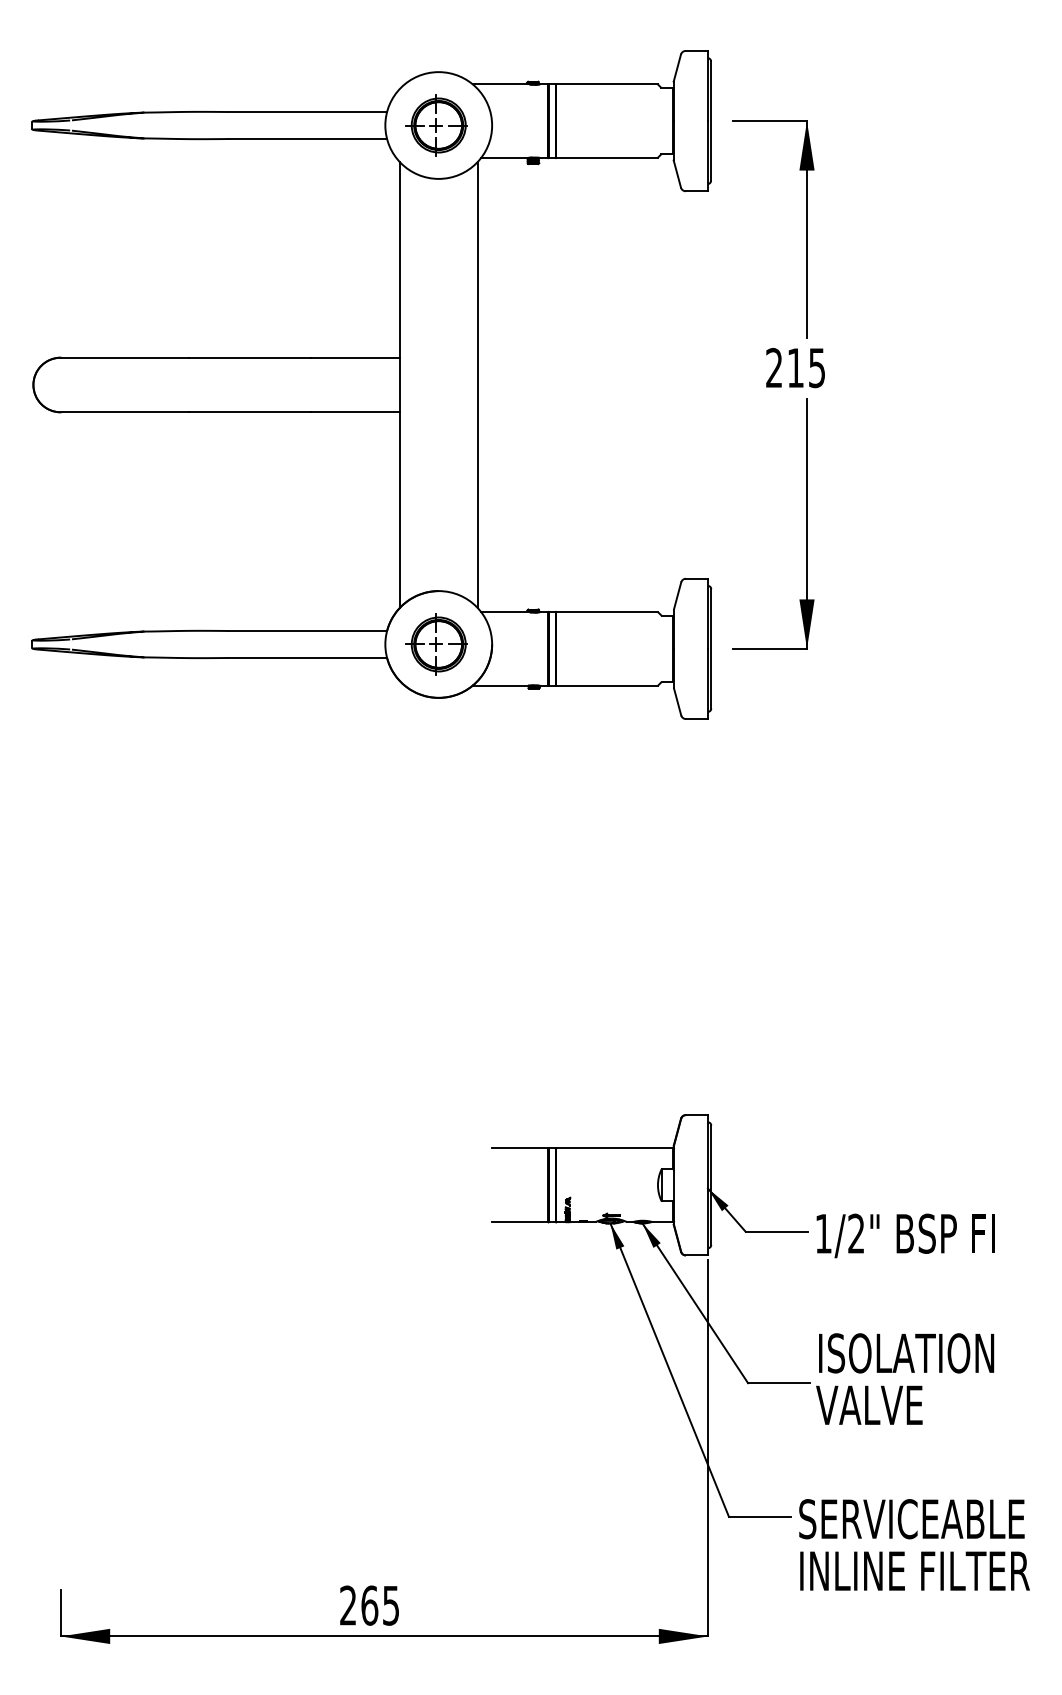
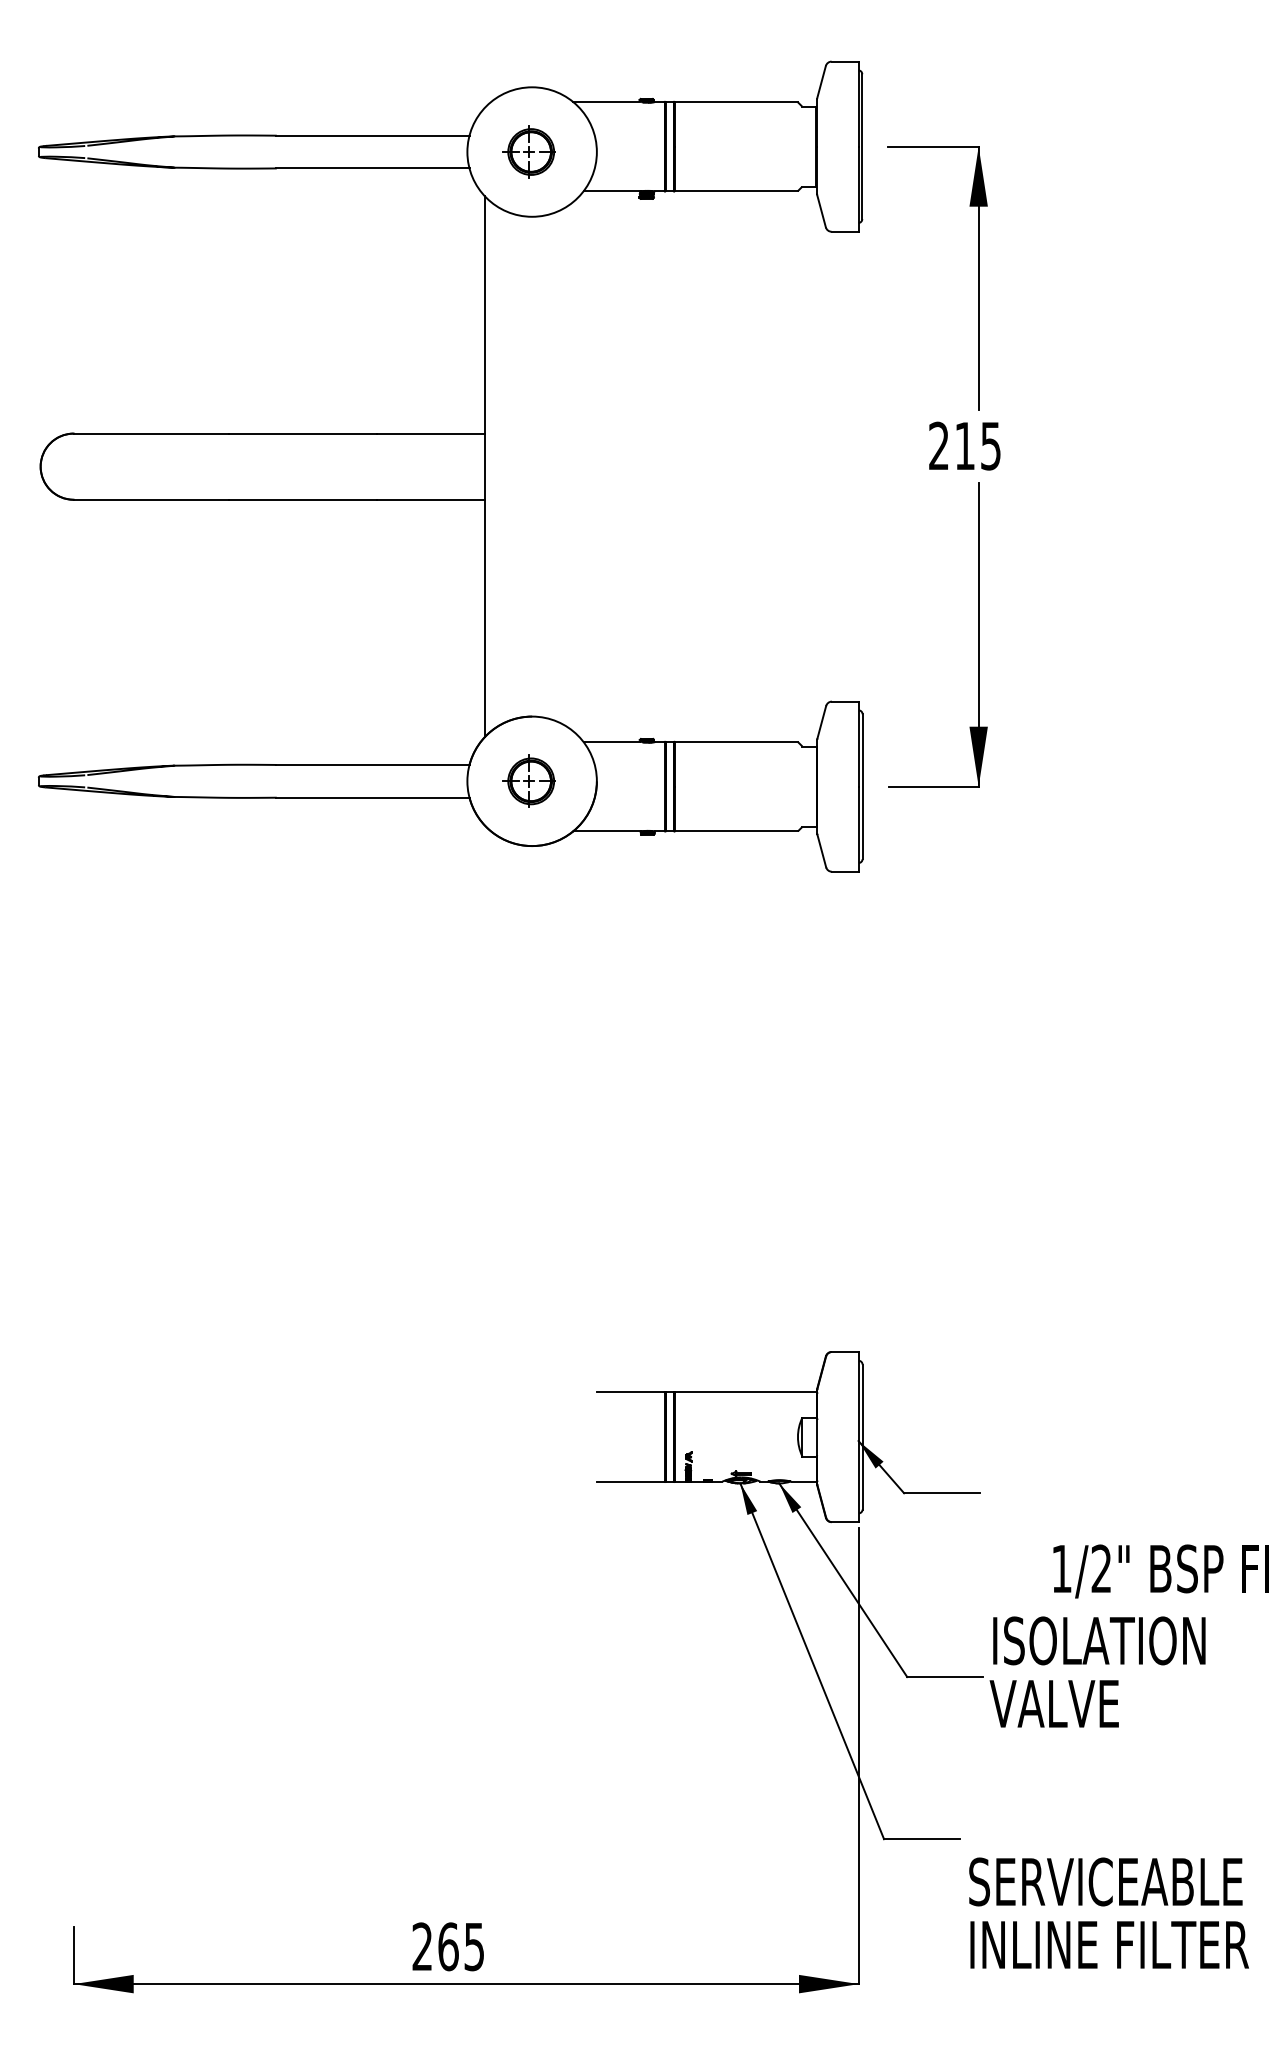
part: (435, 125) -> (528, 151), size x0.7
line: (477, 384) -> (579, 466), removed
part: (435, 644) -> (528, 781), size x0.7
text: (905, 1235) -> (1160, 1571), moved
text: (914, 1544) -> (1108, 1912), moved

